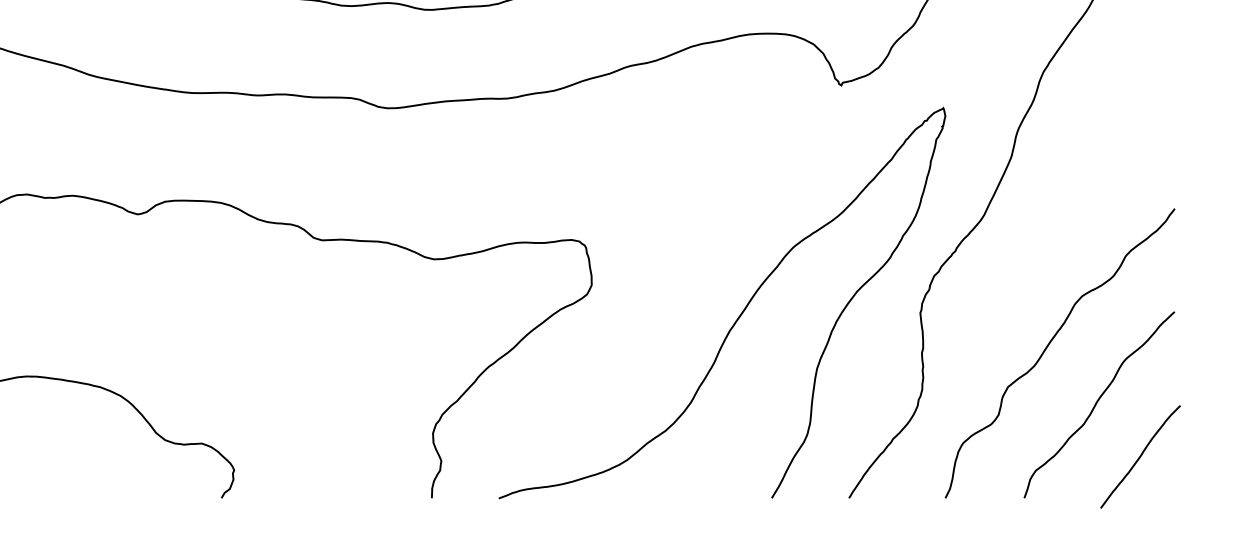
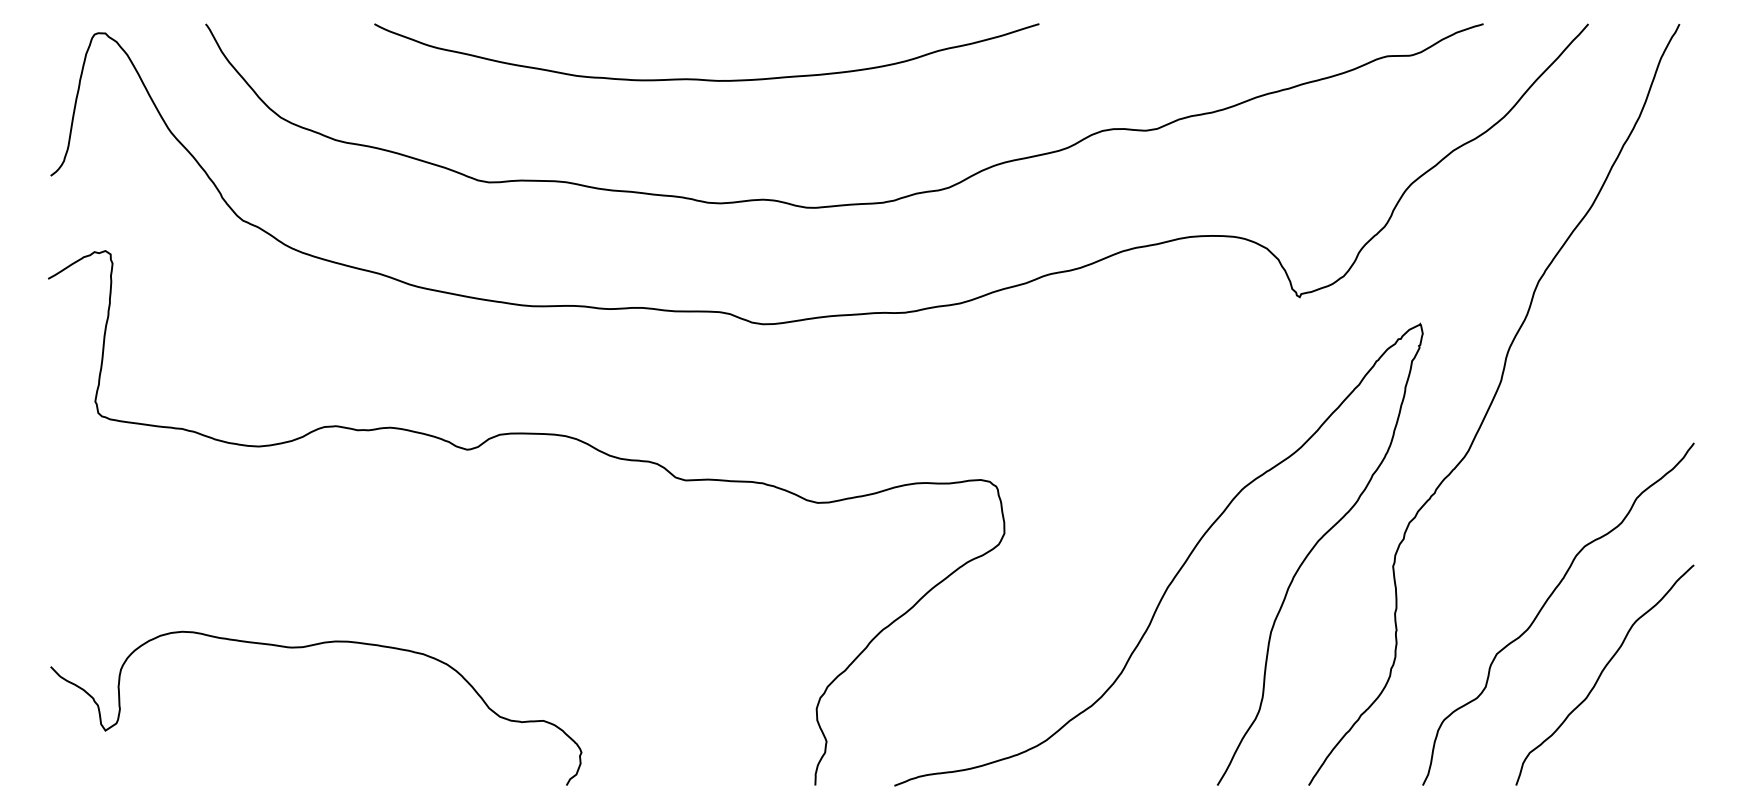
curve: (1140, 456) -> (1653, 736), removed

